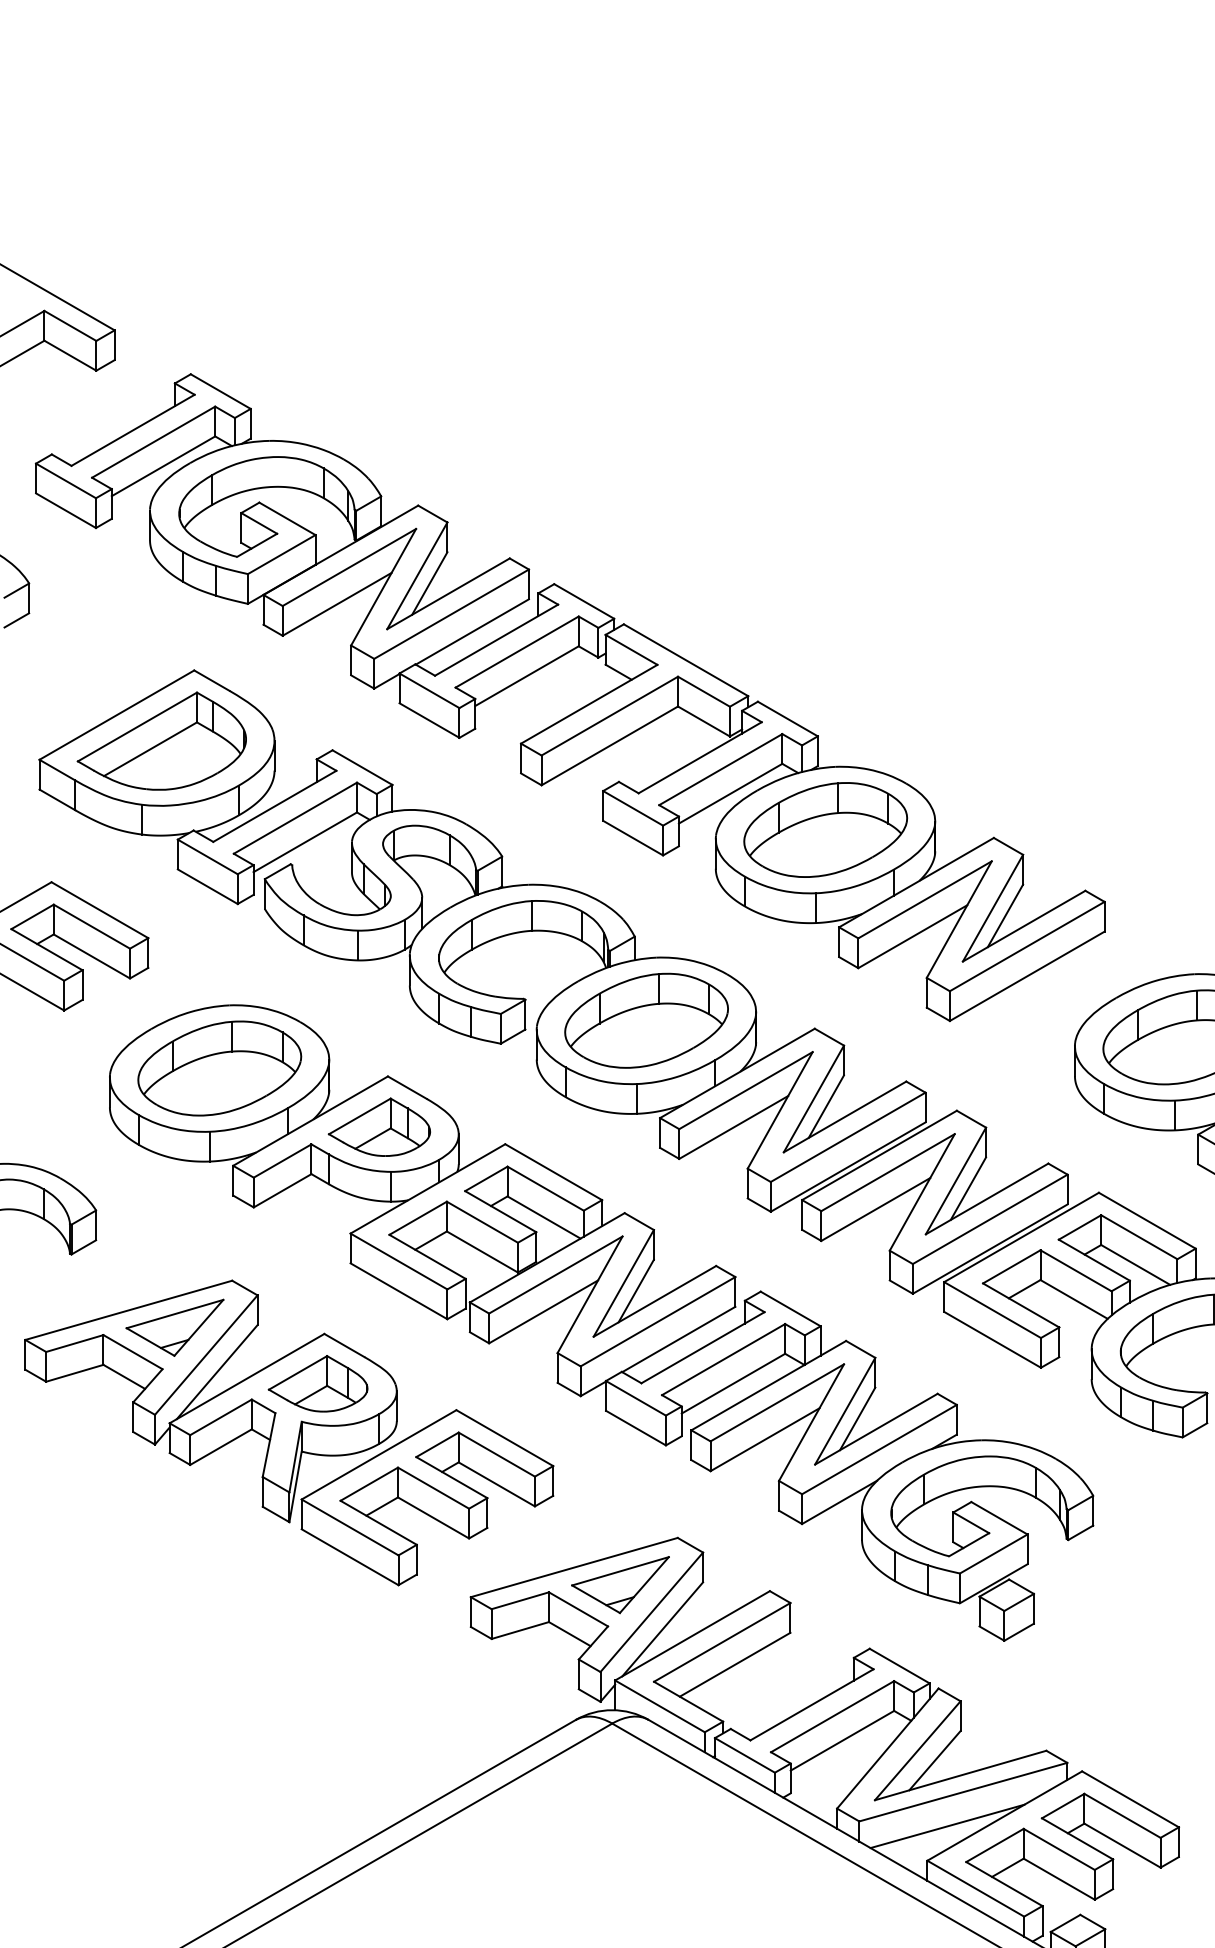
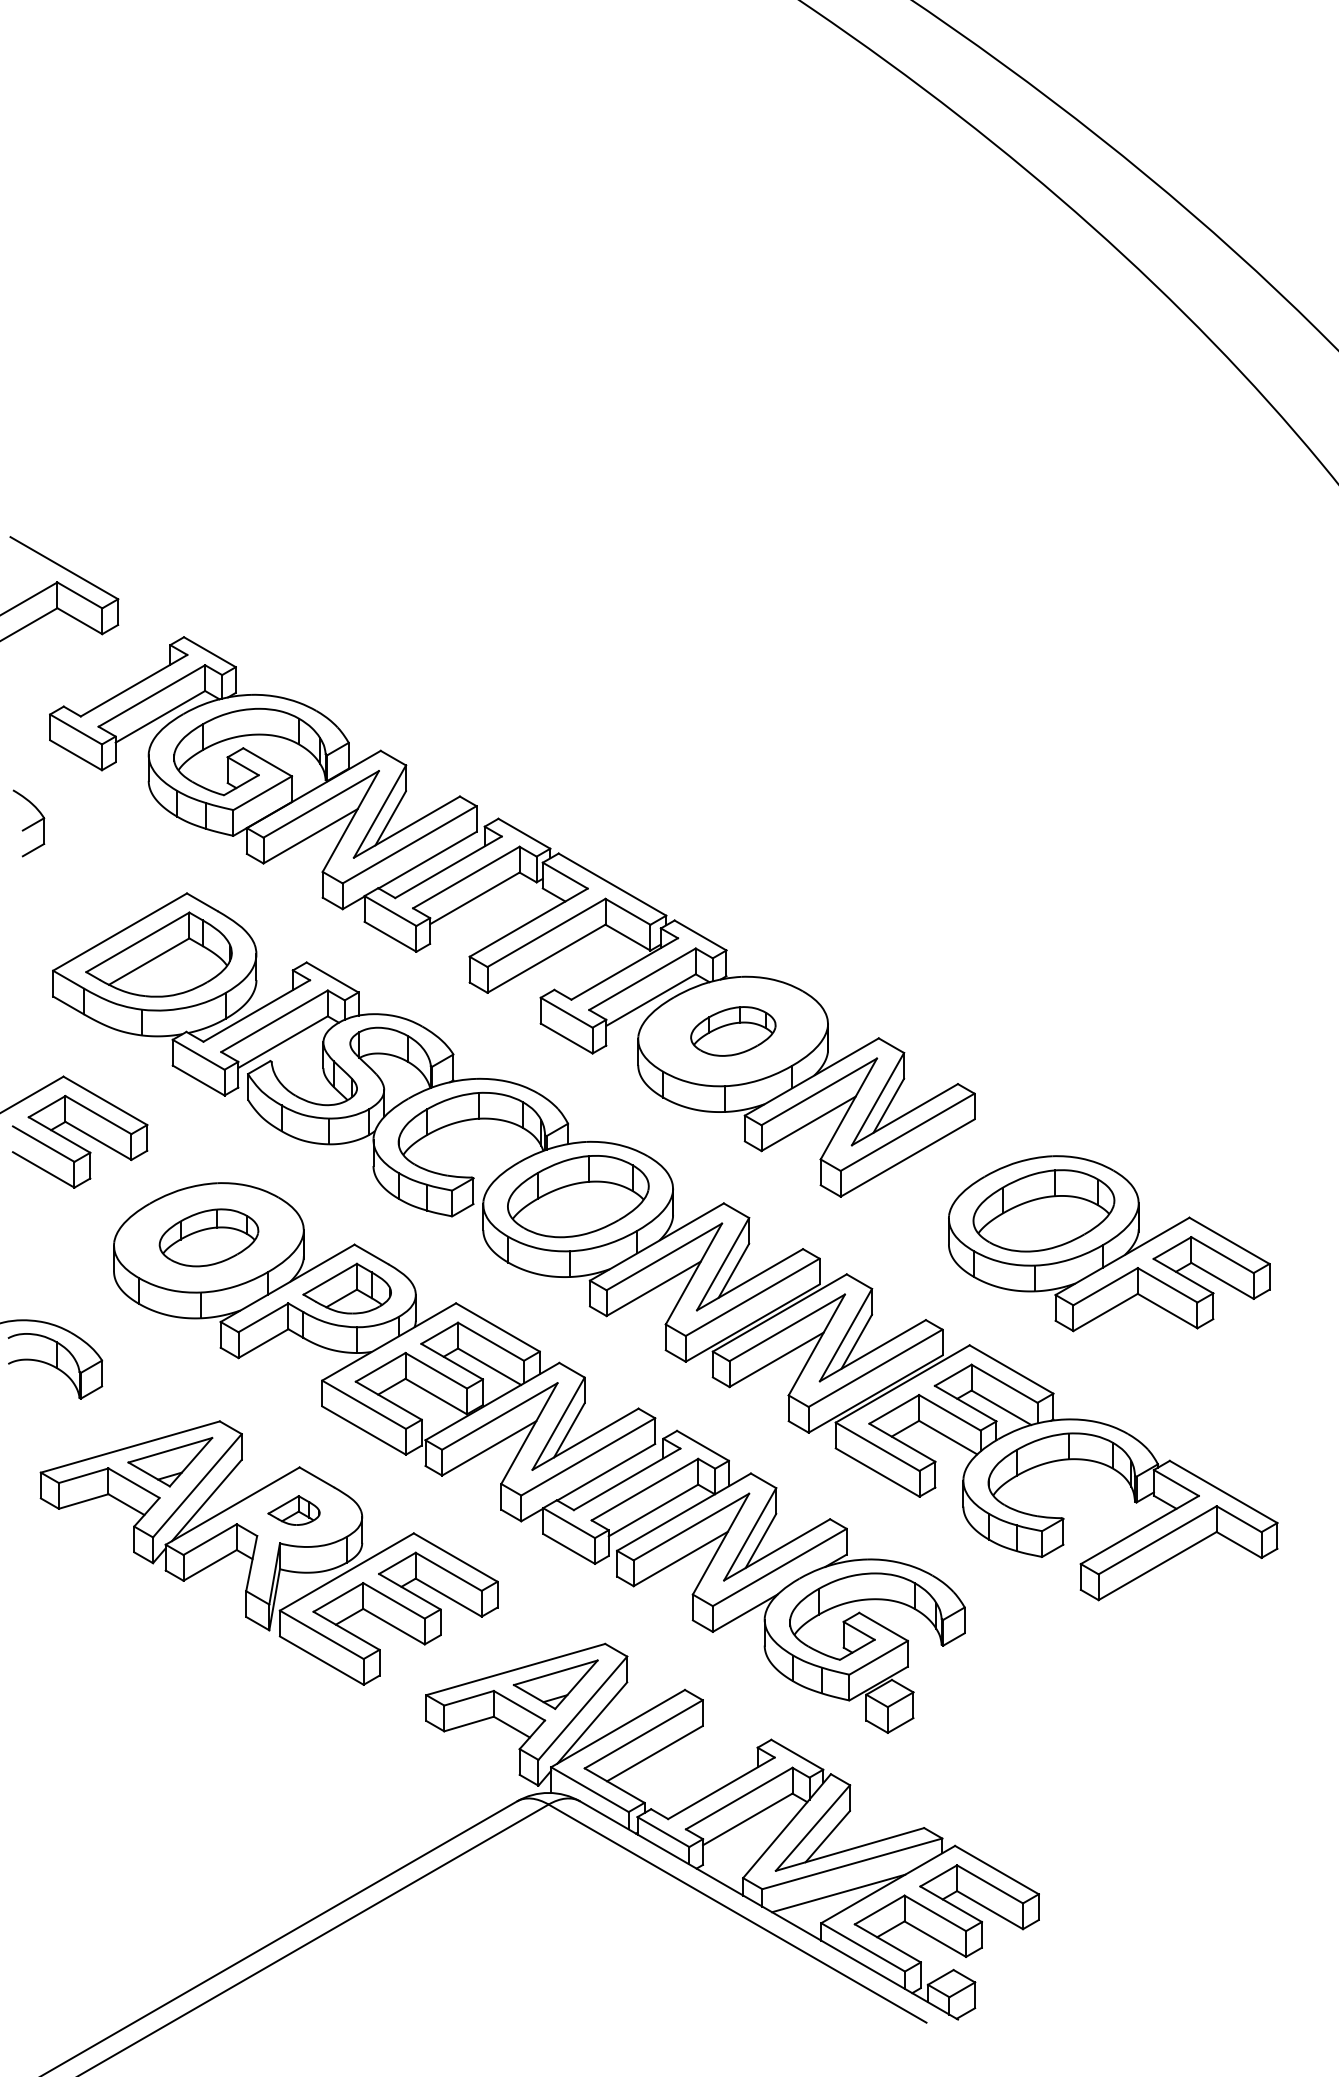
part: (825, 830) -> (733, 1031), size x0.6
part: (219, 1068) -> (208, 1237), size x0.7
part: (317, 1383) -> (293, 1510), size x0.6

